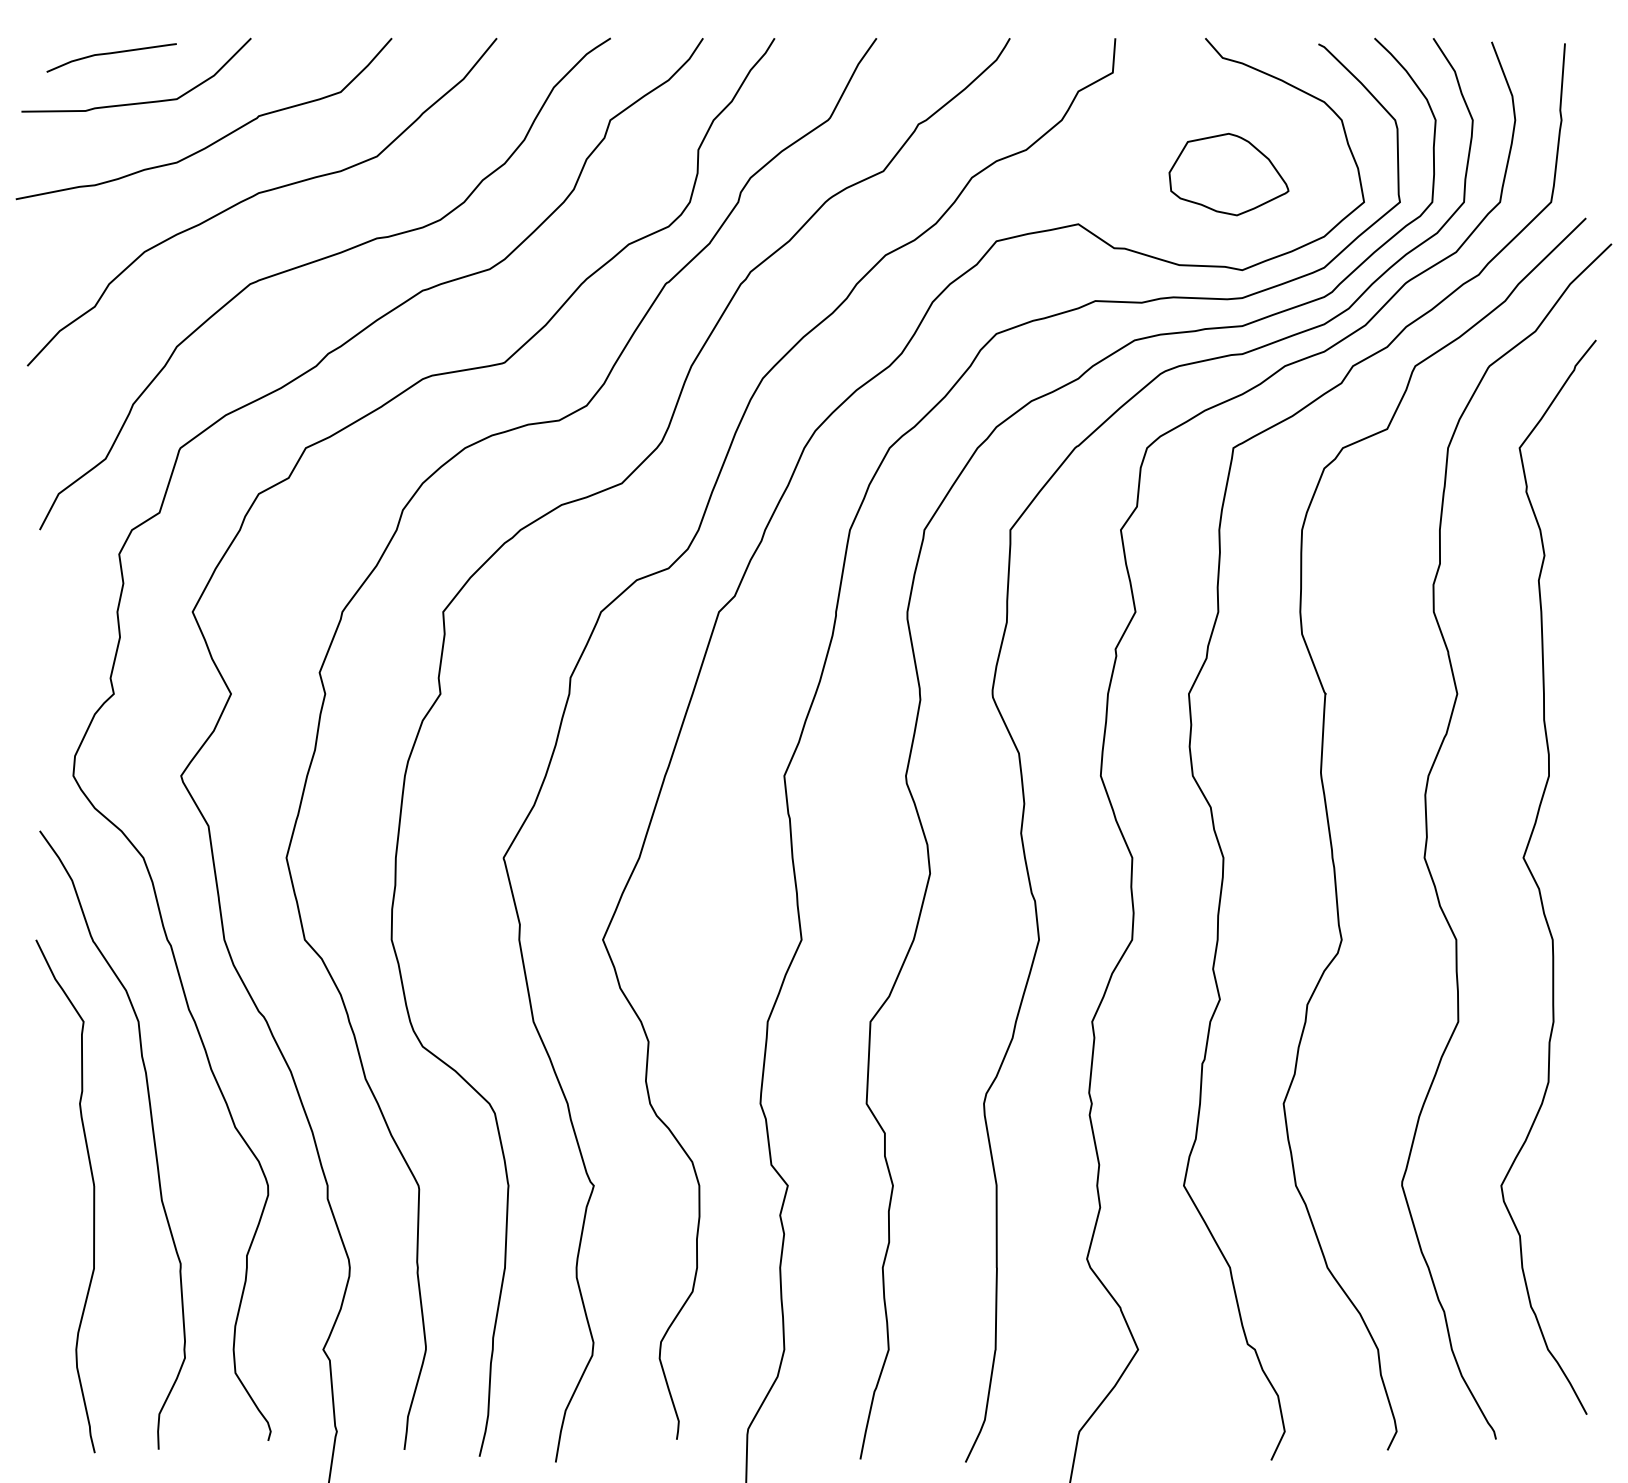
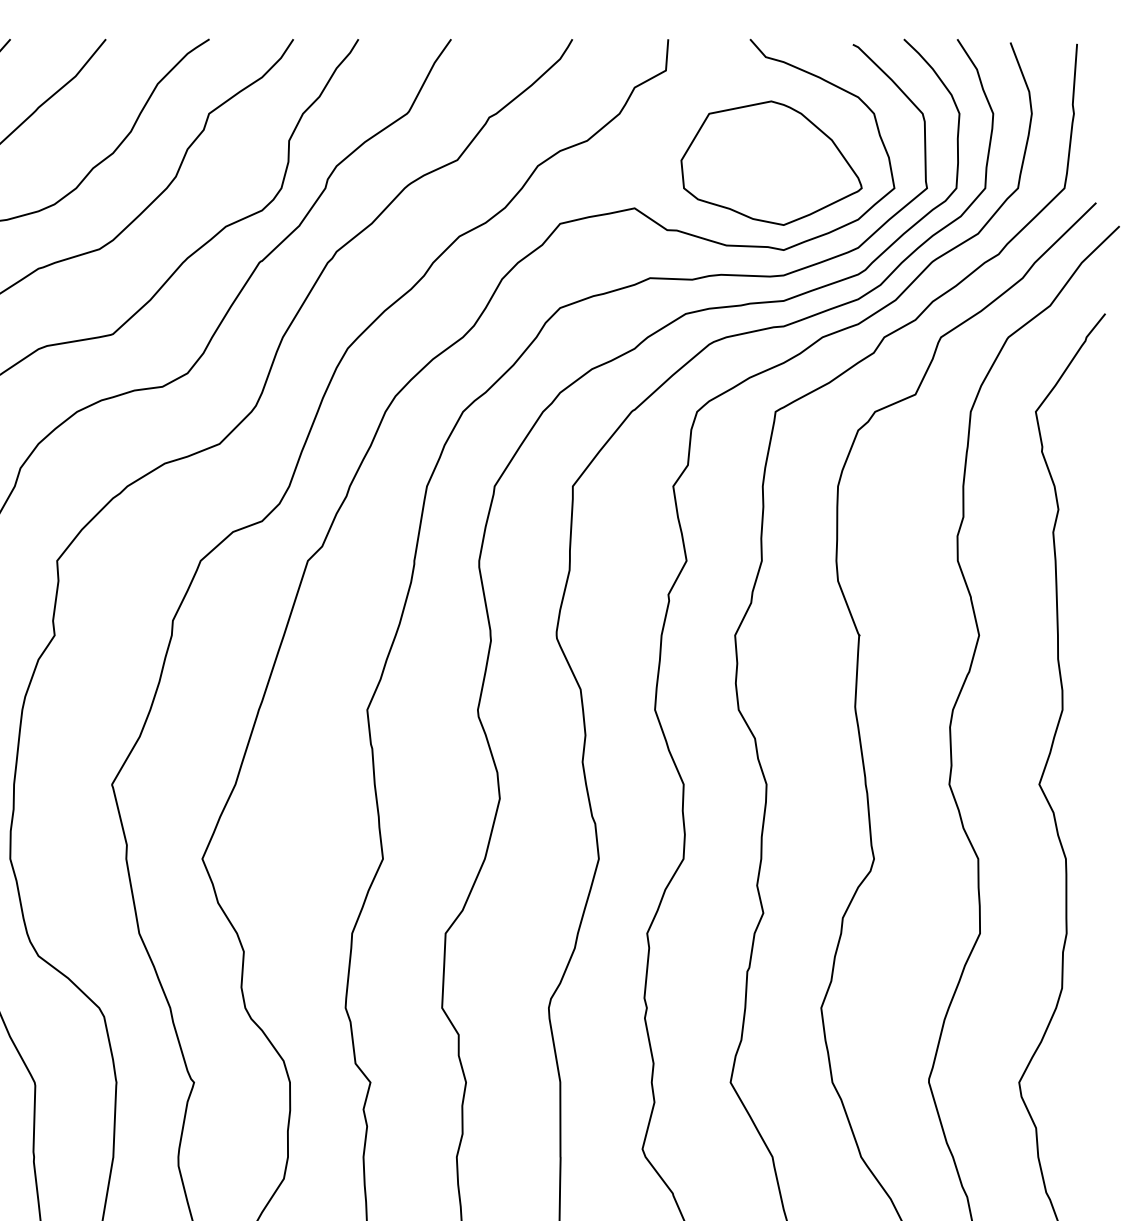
part: (1228, 174) -> (771, 163), size x1.67

